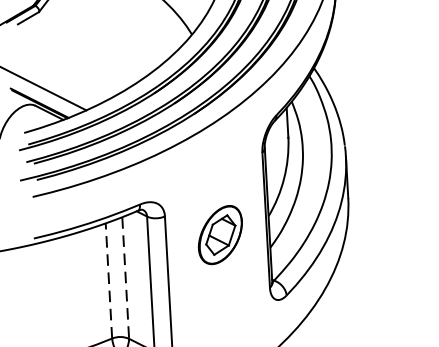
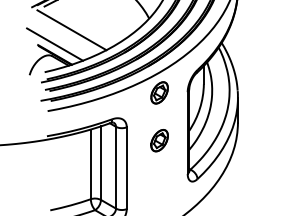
line: (64, 61) -> (71, 30), added
part: (215, 155) -> (159, 92), added
part: (220, 235) -> (159, 140), size x0.62
line: (126, 278) -> (101, 163), dashed -> solid
line: (108, 281) -> (90, 164), dashed -> solid

